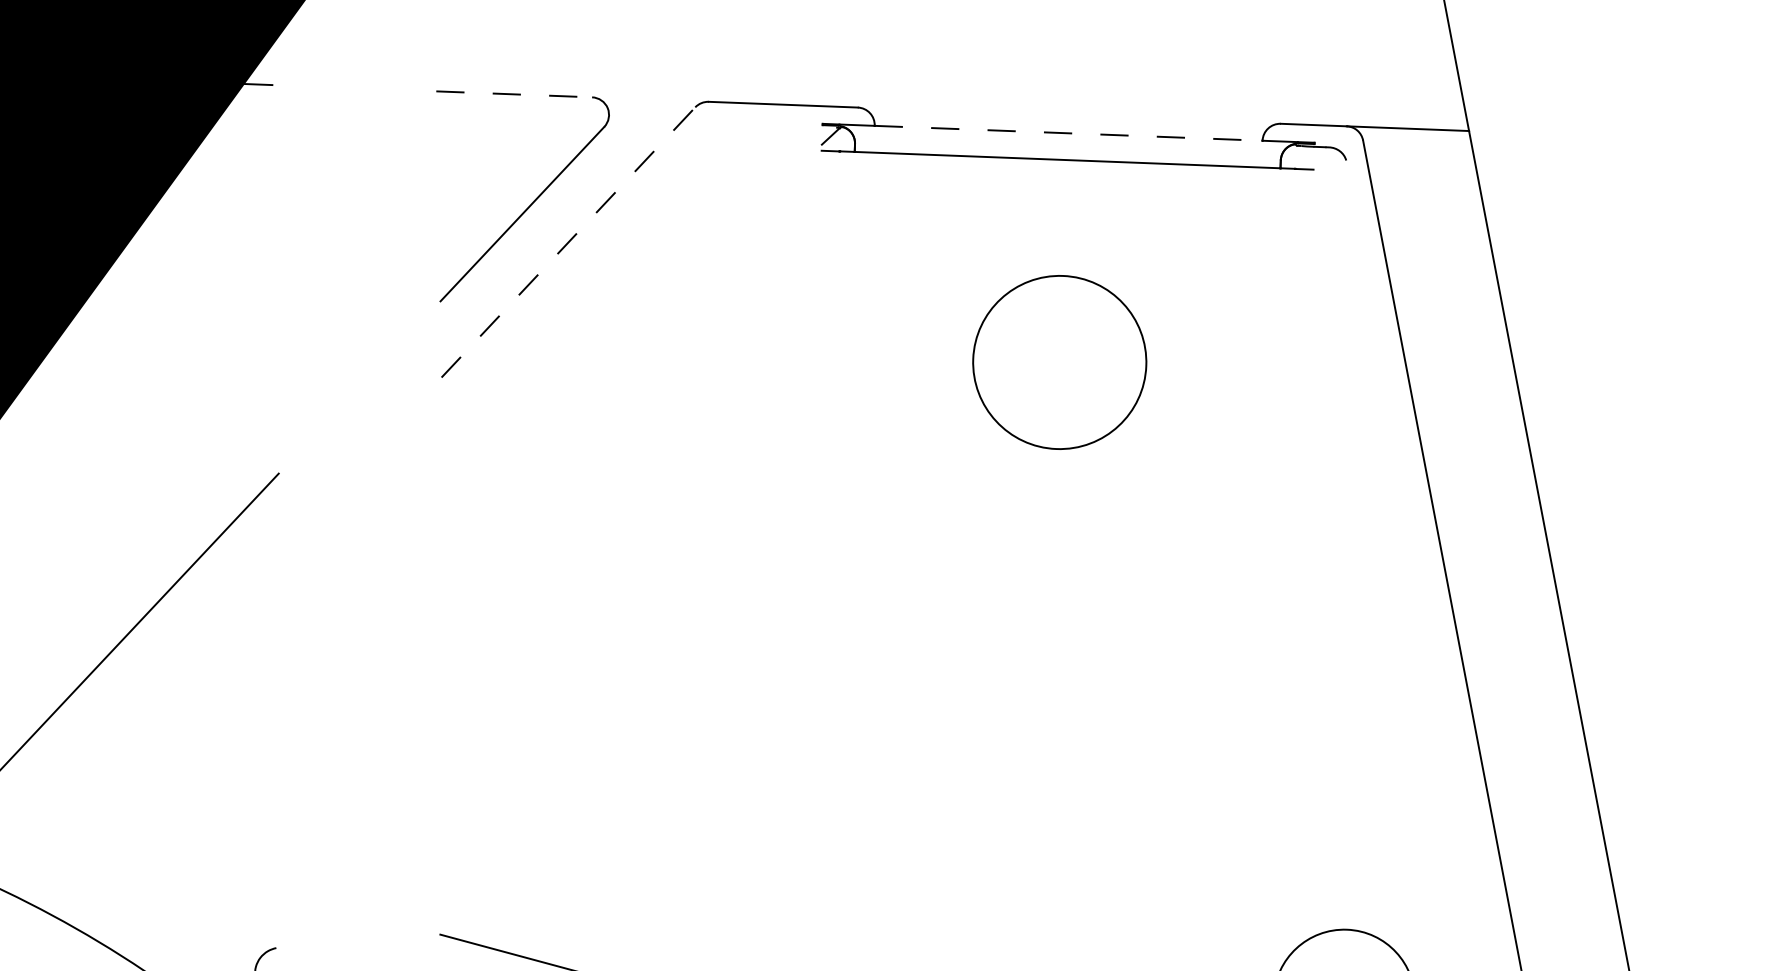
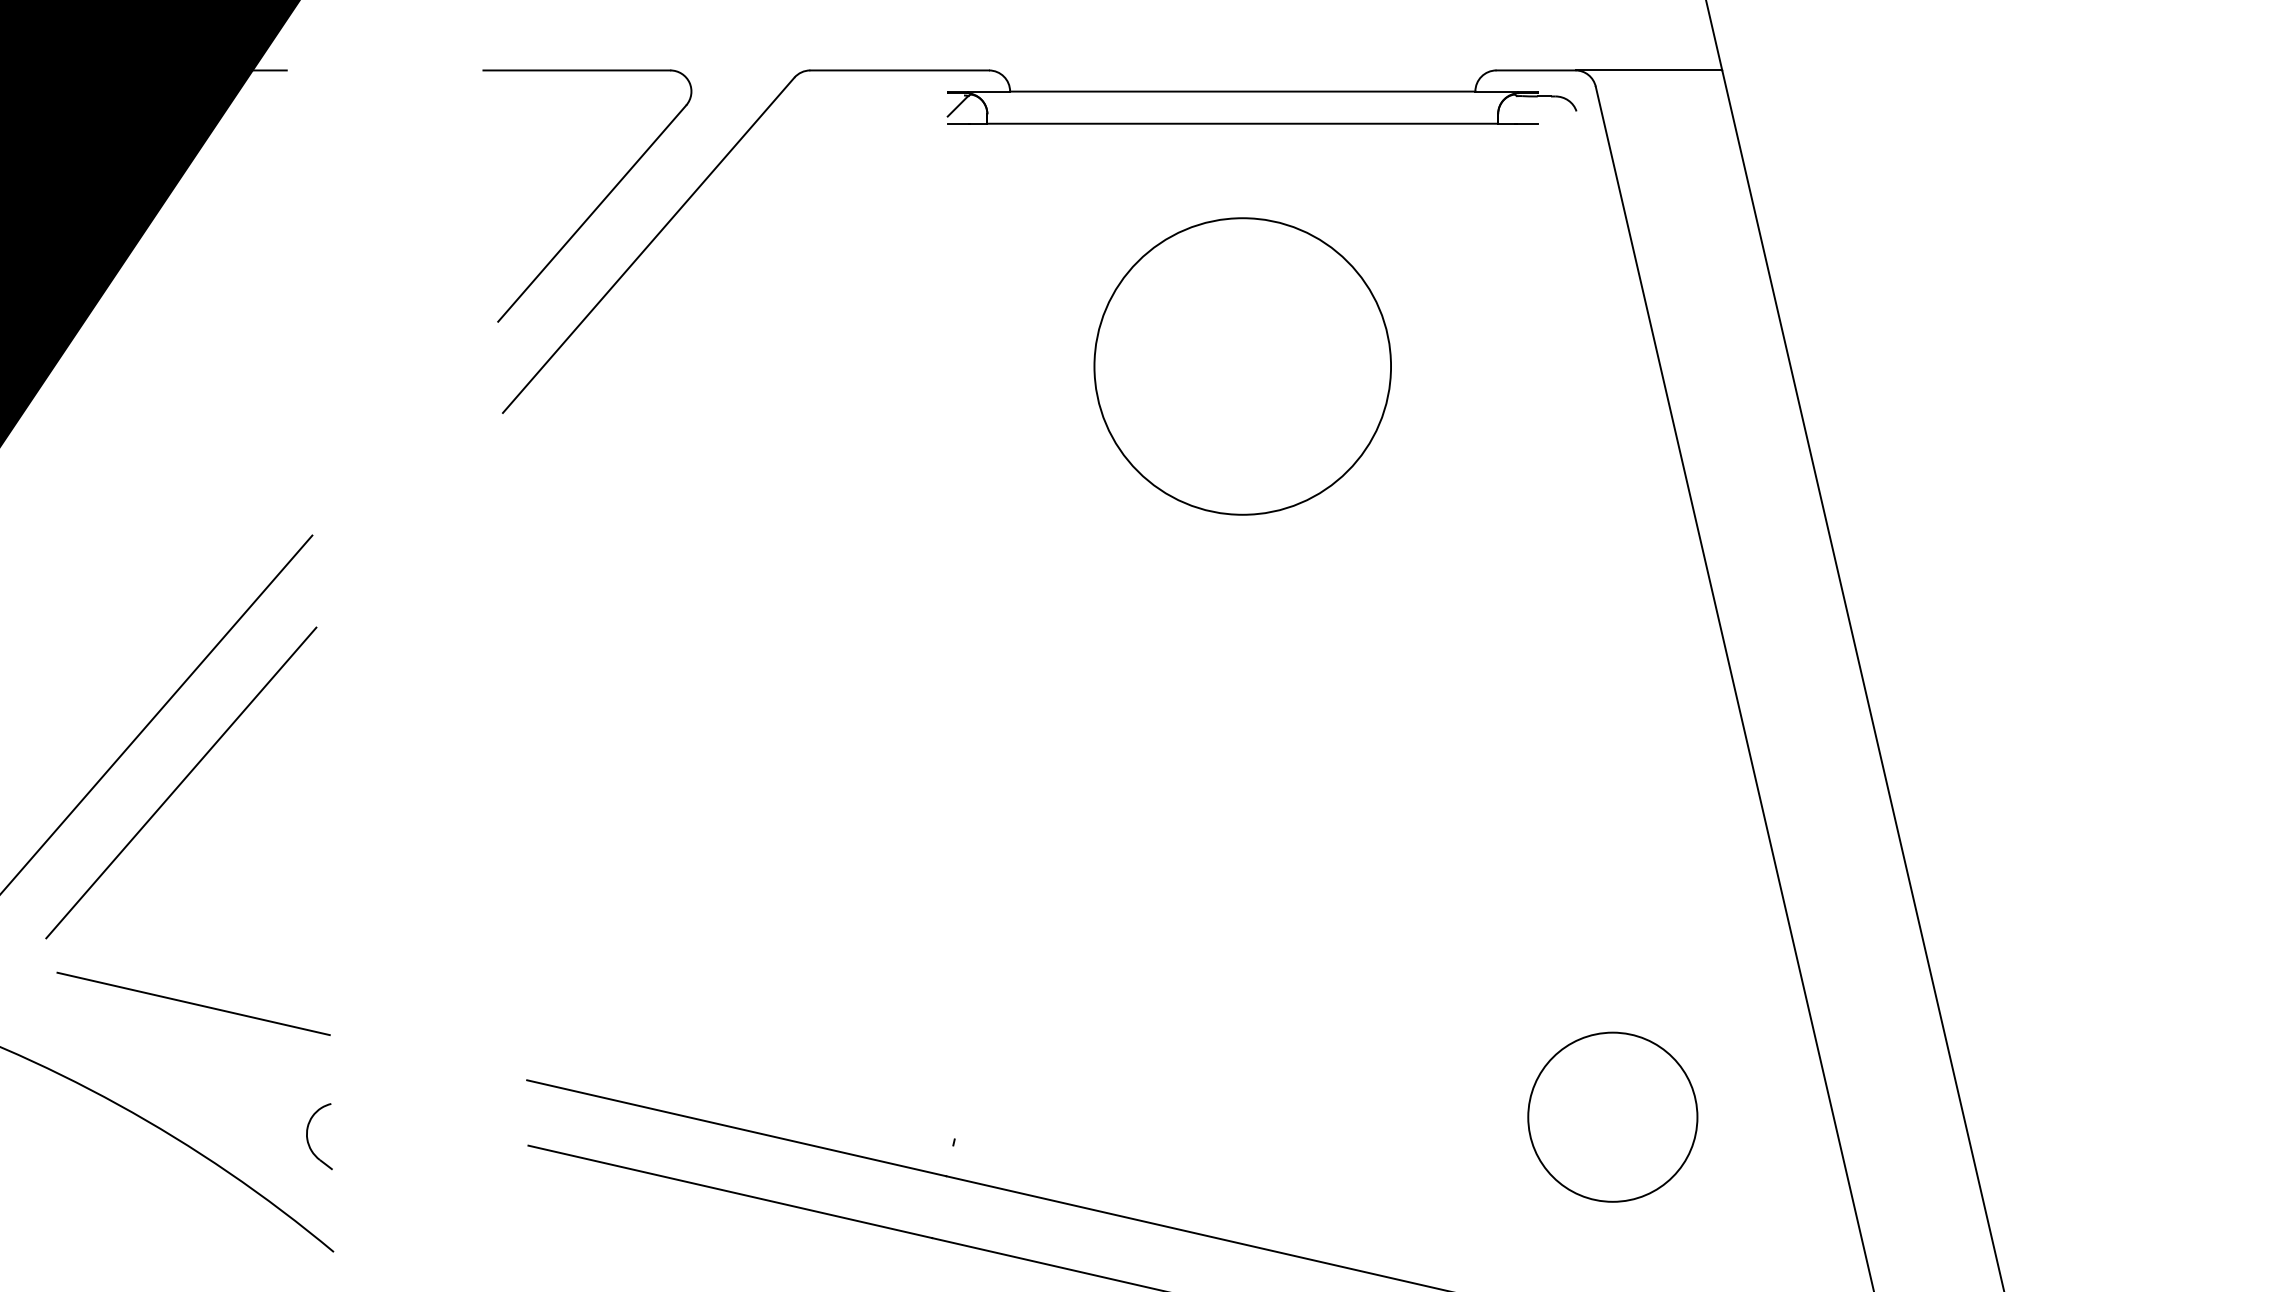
line: (514, 94) -> (577, 70), dashed -> solid
line: (1068, 133) -> (1242, 91), dashed -> solid
line: (569, 241) -> (649, 244), dashed -> solid
circle: (1059, 362) -> (1242, 366), size x1.43
line: (161, 675) -> (181, 782), added
line: (164, 859) -> (193, 1003), added

